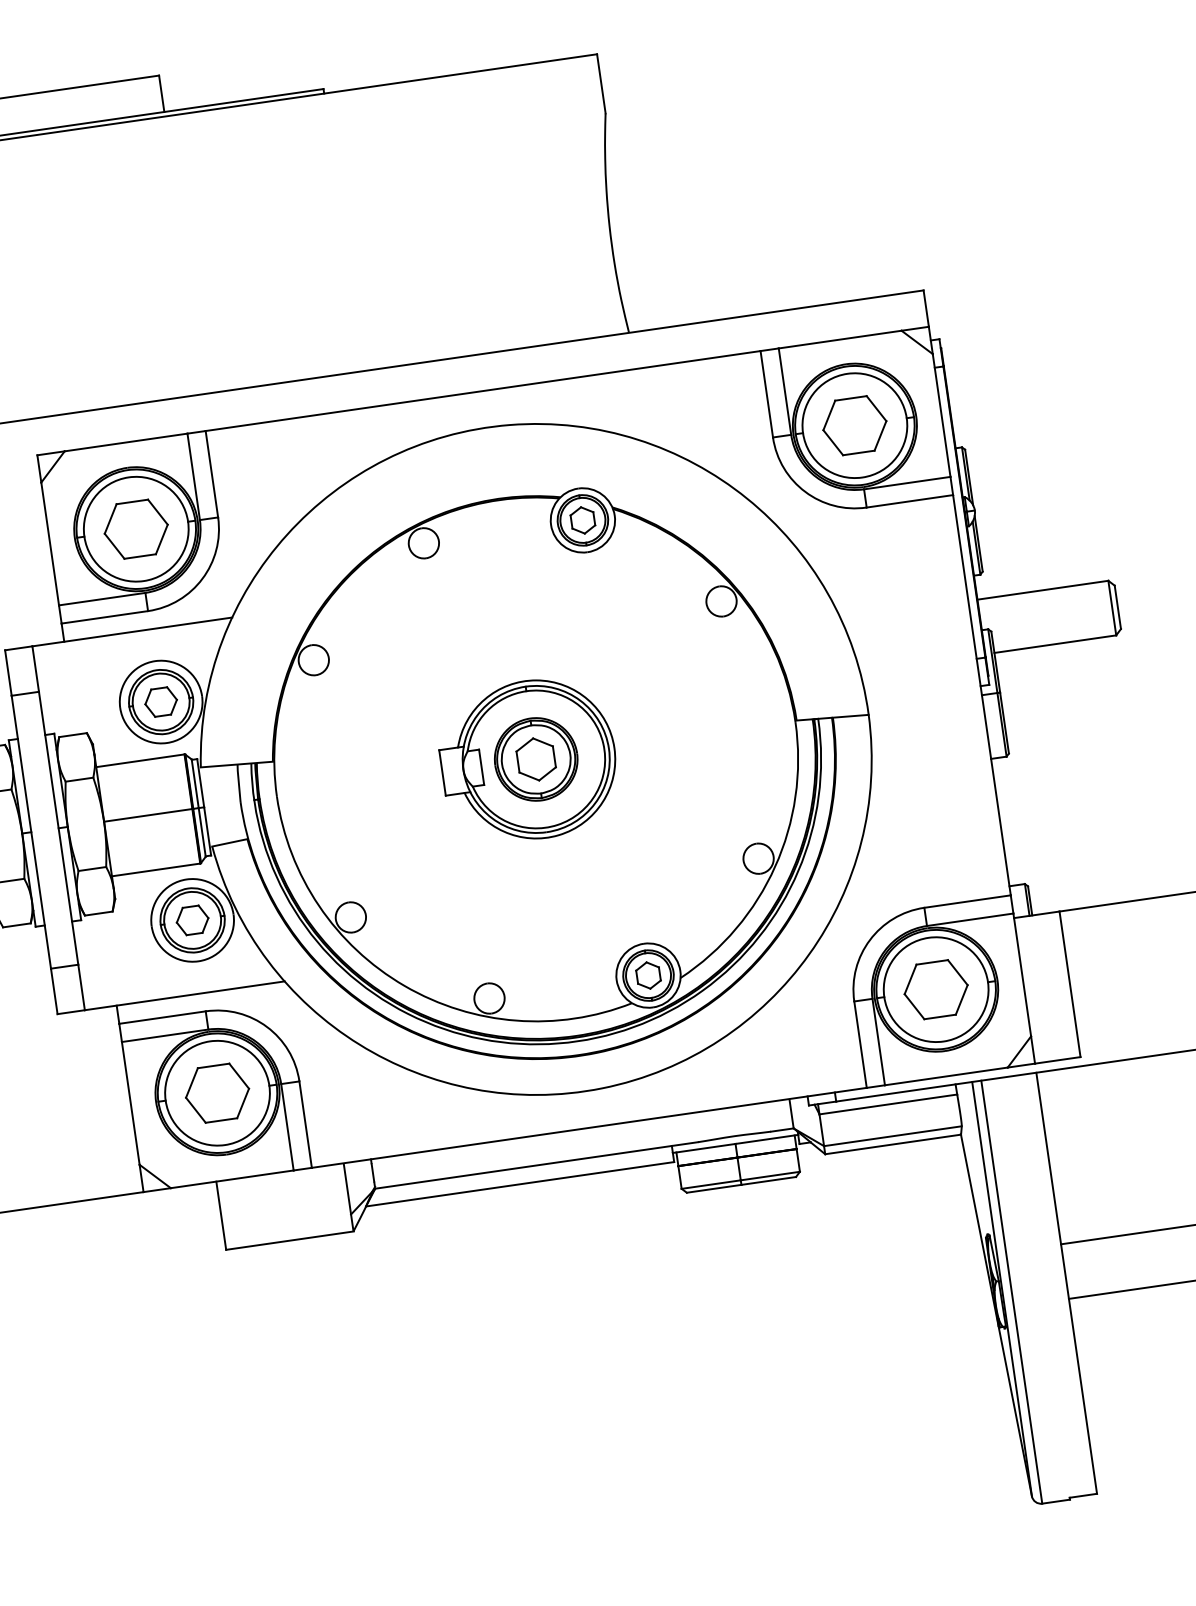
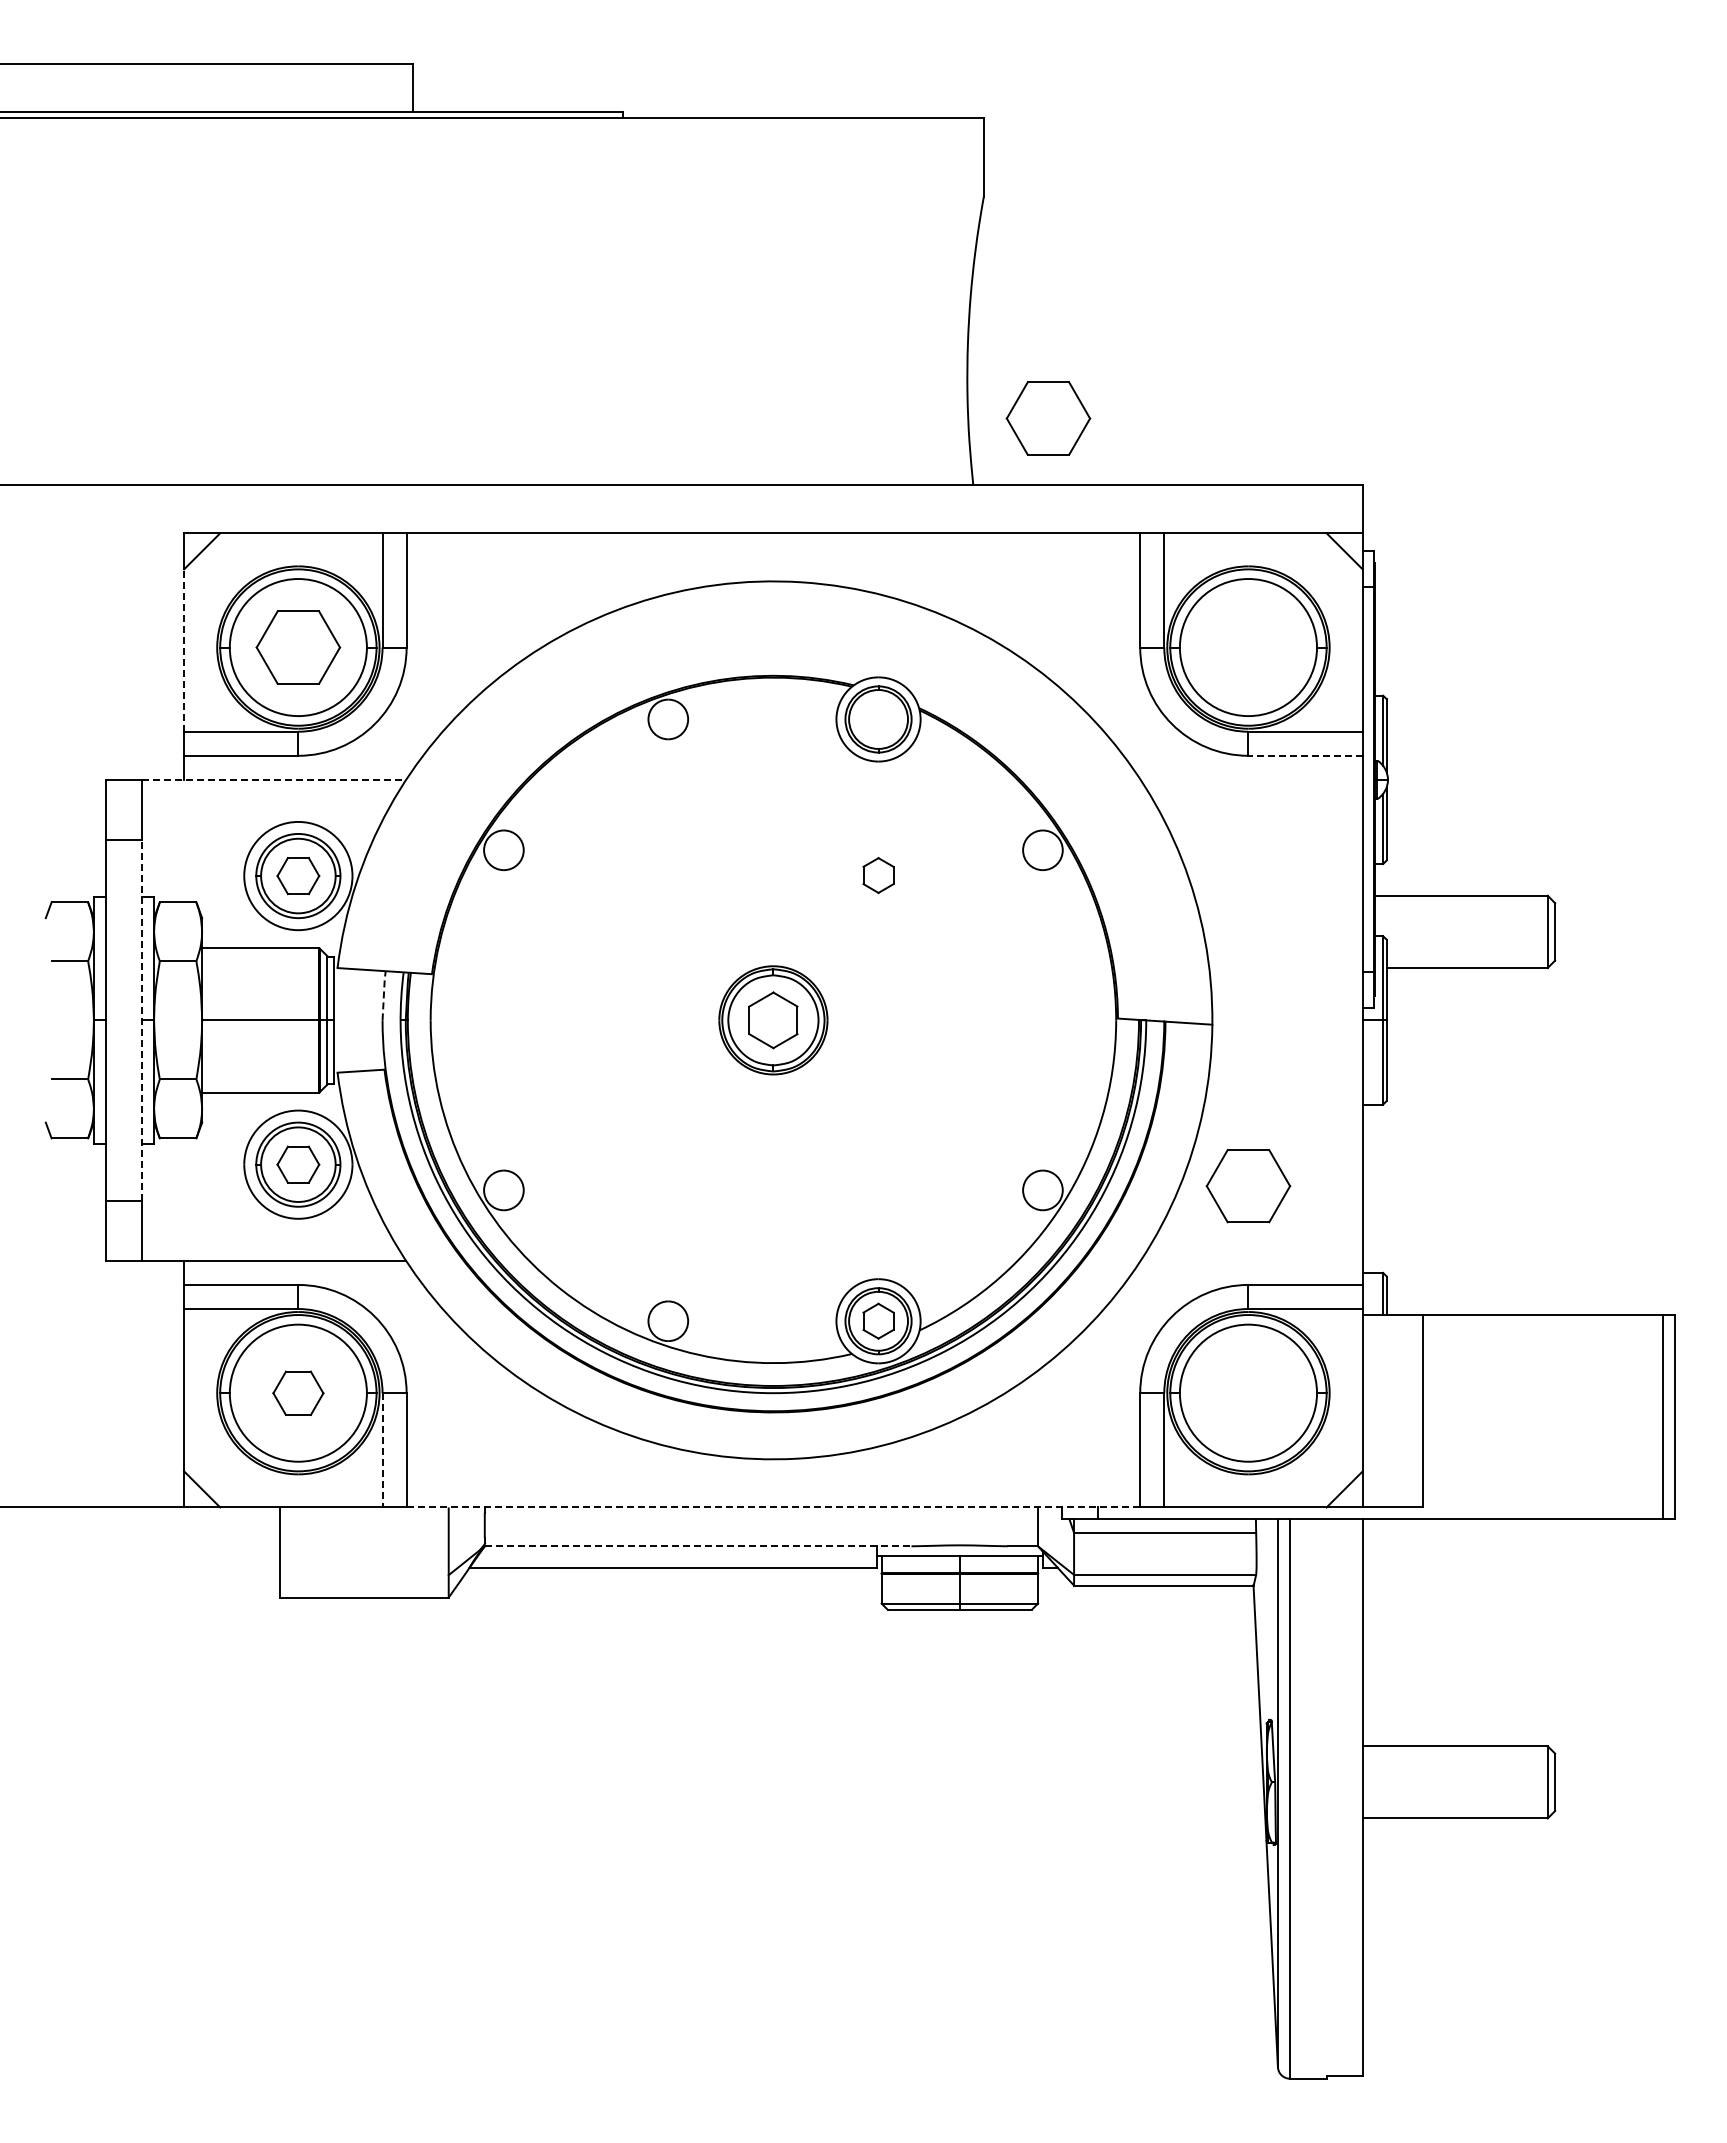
part: (854, 425) -> (1048, 418), moved
line: (909, 501) -> (1305, 755), solid -> dashed
part: (582, 520) -> (878, 875), moved
line: (50, 543) -> (184, 650), solid -> dashed
line: (132, 631) -> (274, 779), solid -> dashed
part: (528, 760) -> (763, 1020), removed
line: (238, 782) -> (383, 994), solid -> dashed
line: (58, 827) -> (142, 1019), solid -> dashed
part: (936, 989) -> (1248, 1186), moved
part: (217, 1093) -> (298, 1393), size x0.6
line: (287, 1127) -> (382, 1450), solid -> dashed
line: (589, 1127) -> (773, 1507), solid -> dashed
line: (536, 1165) -> (698, 1546), solid -> dashed

